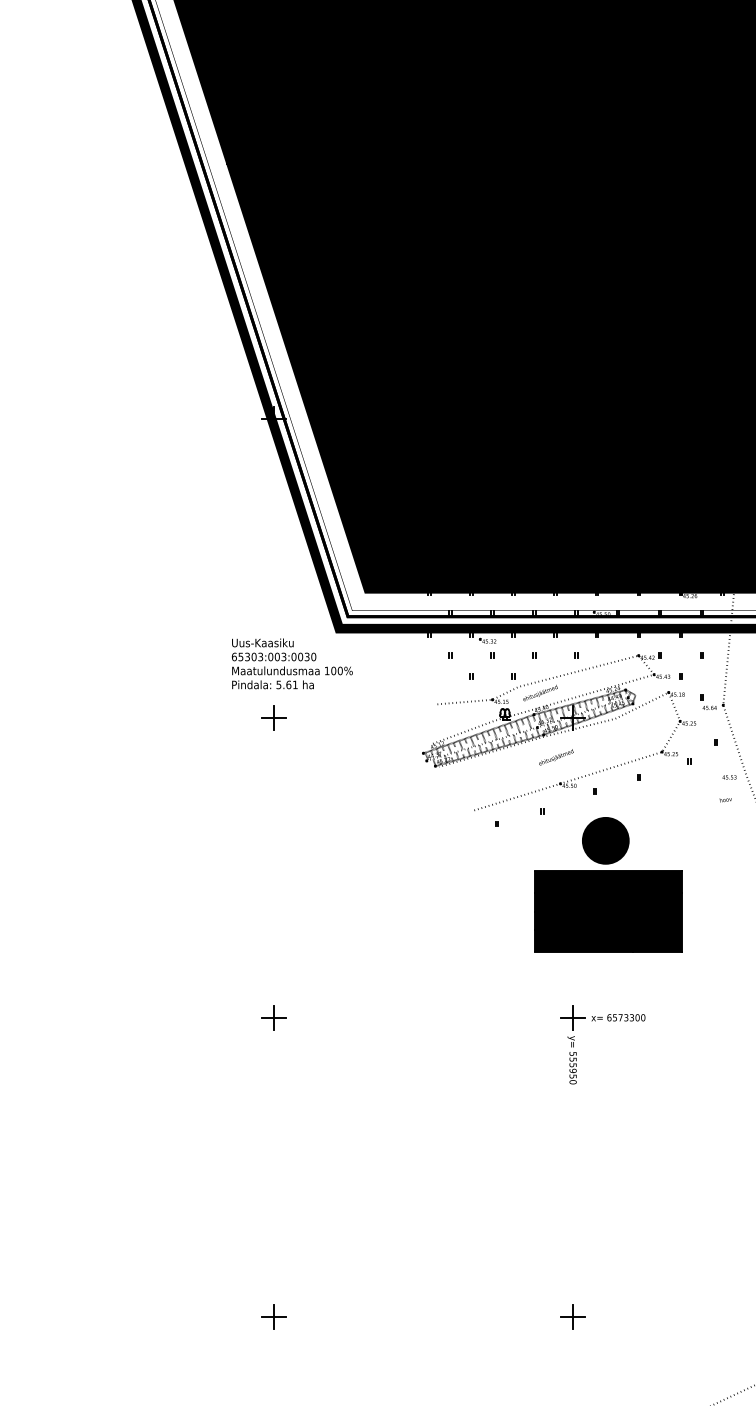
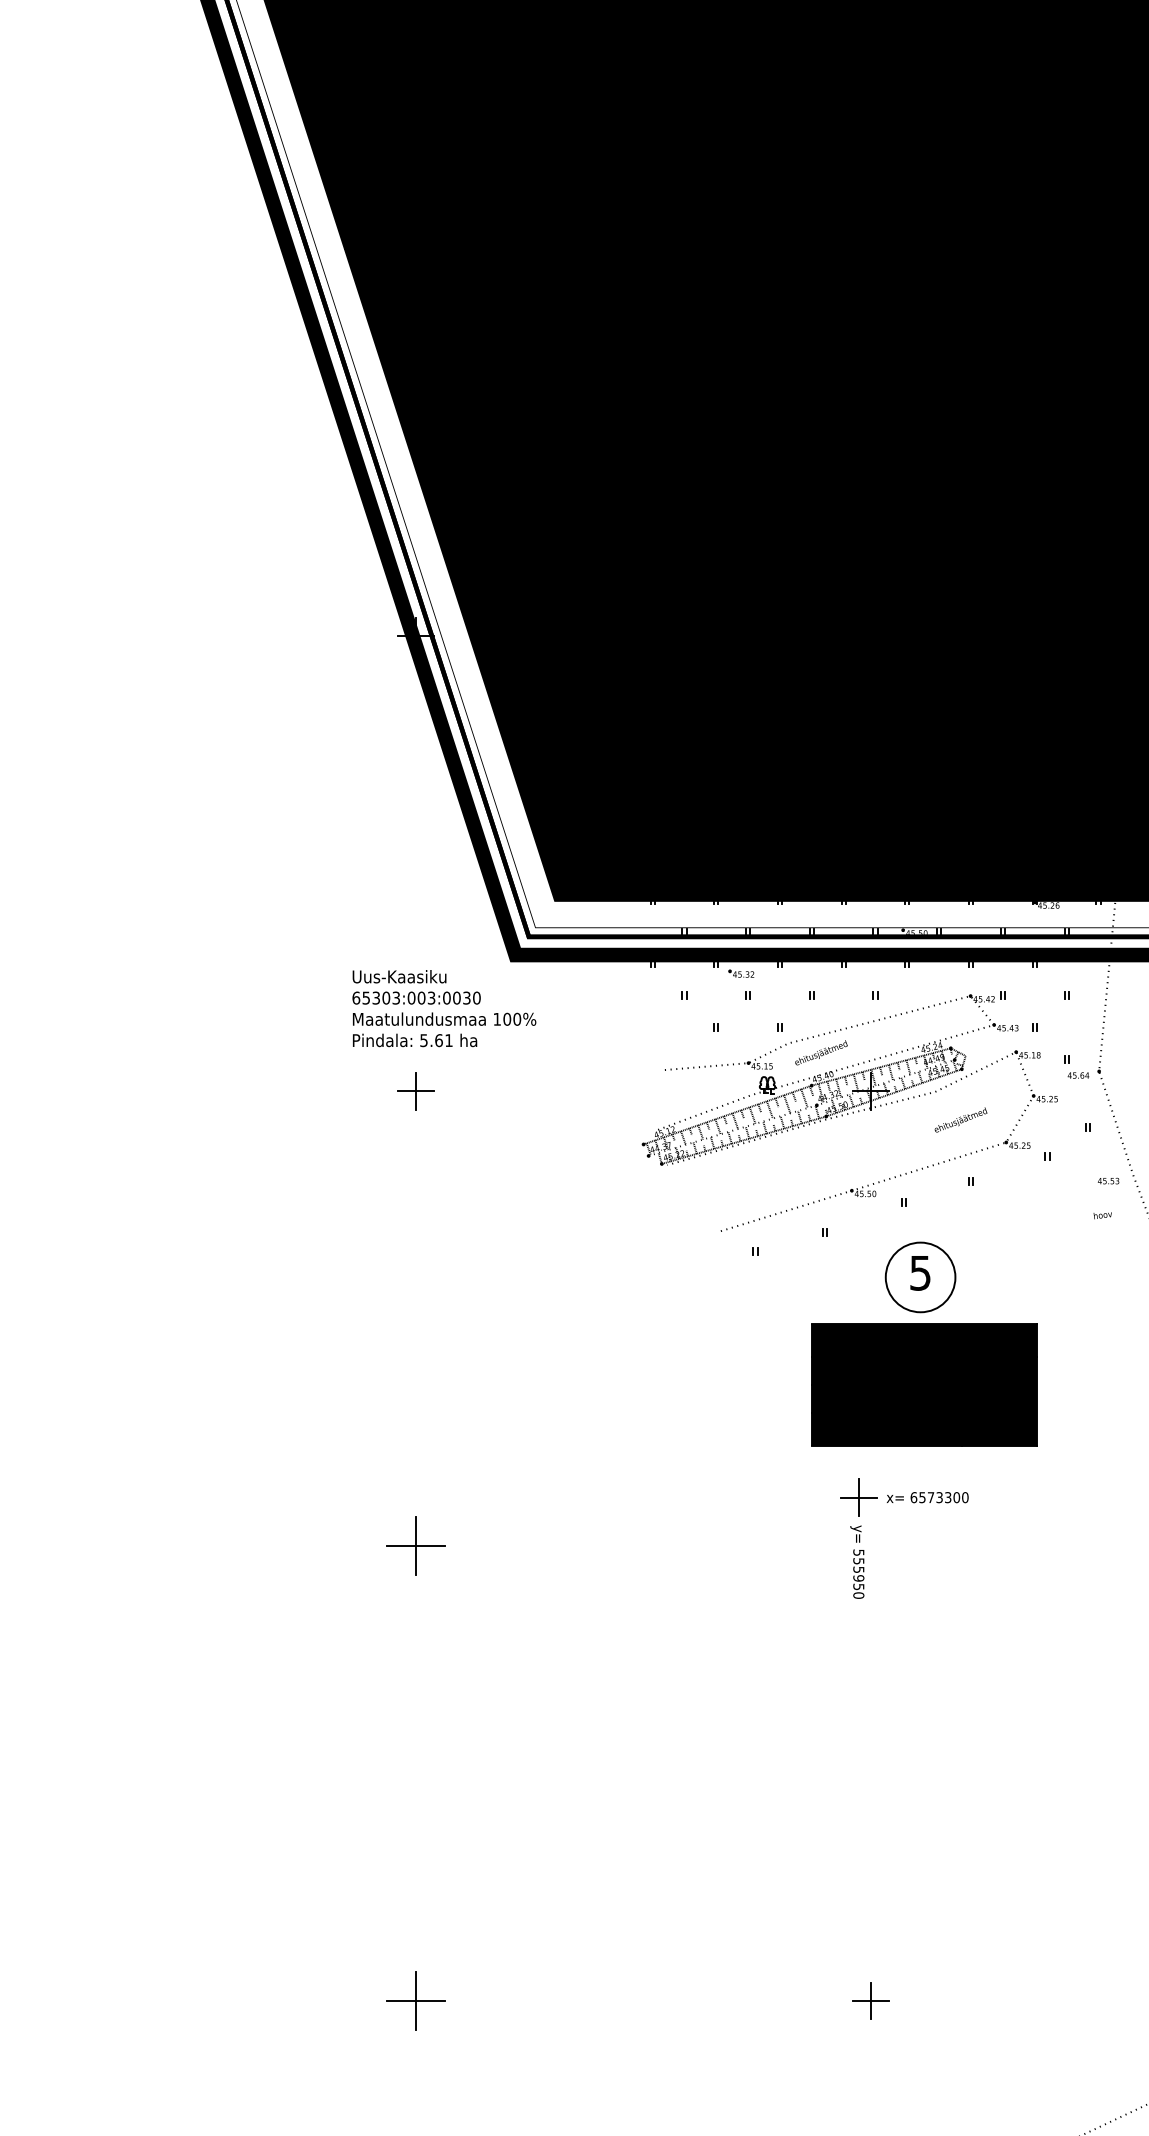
text: (556, 757) -> (961, 1120), moved
fill: (605, 840) -> (920, 1276), removed
part: (273, 1017) -> (415, 1545), size x1.6
part: (608, 1021) -> (912, 1503), moved
part: (273, 1316) -> (415, 2000), size x1.6

